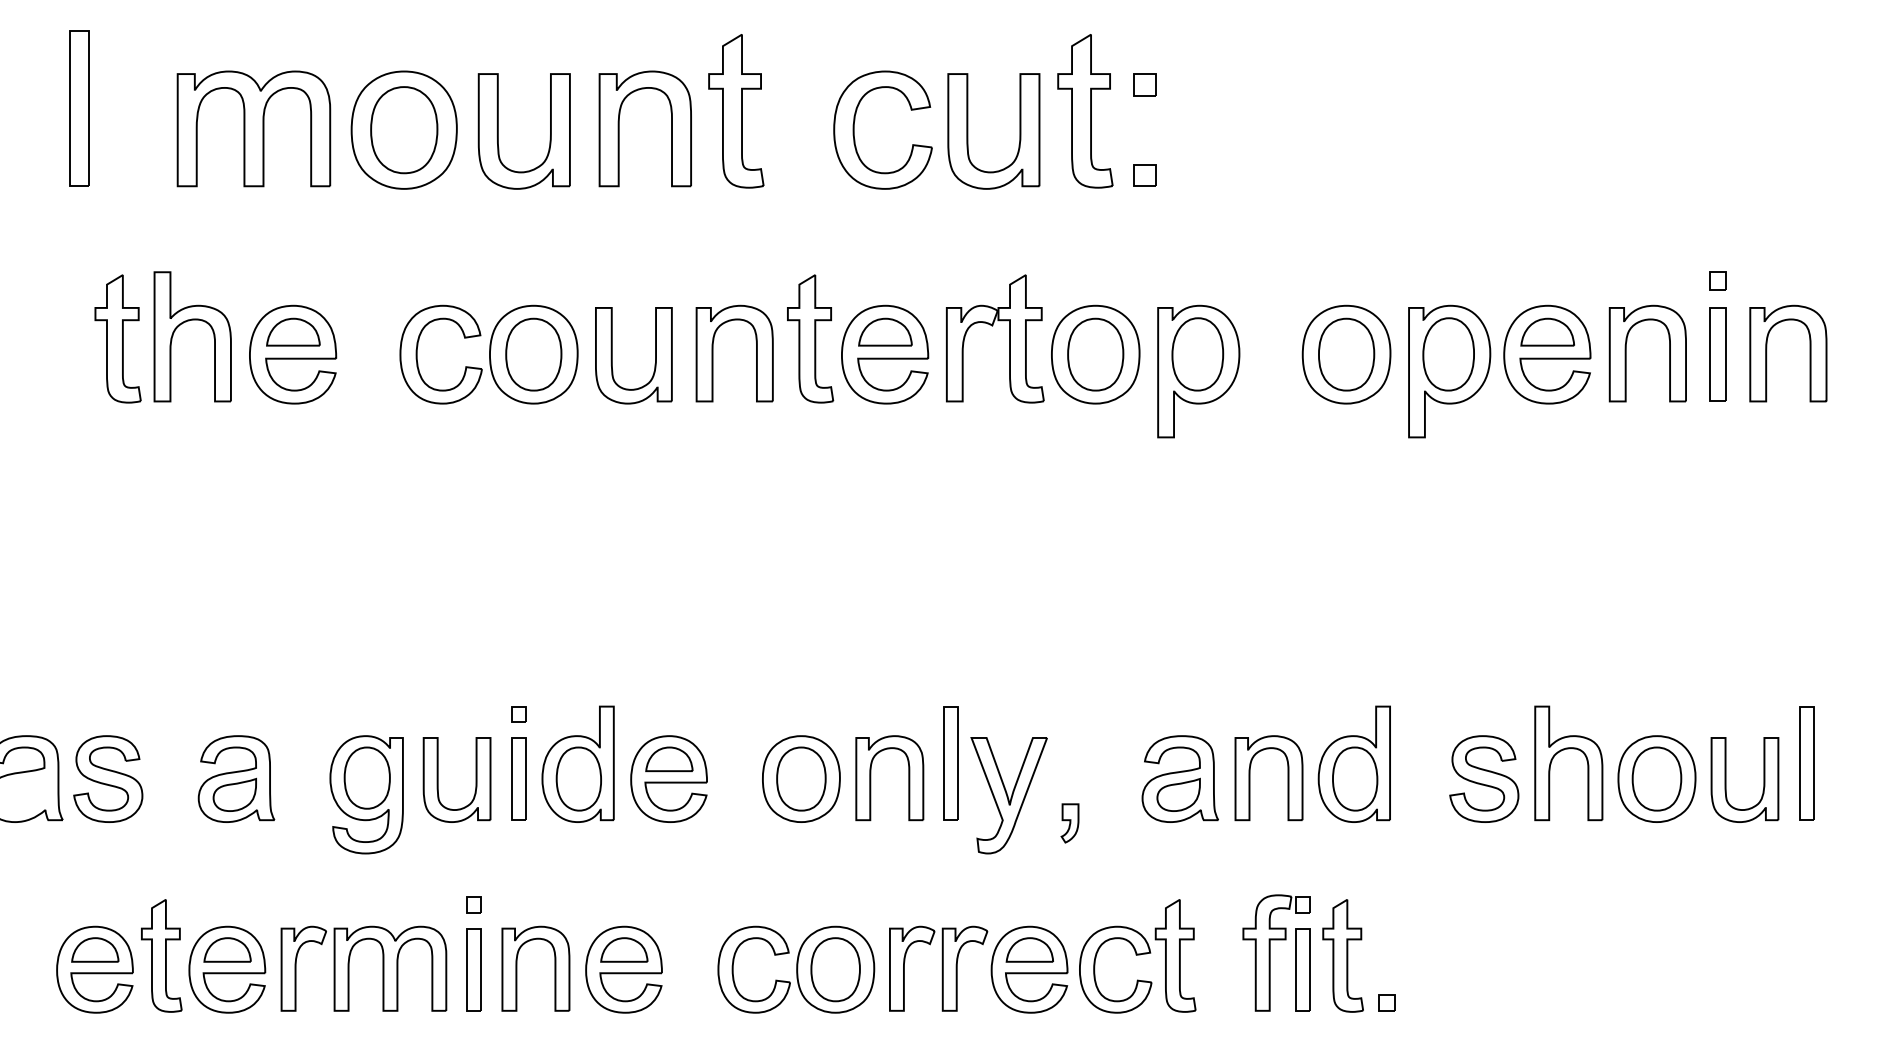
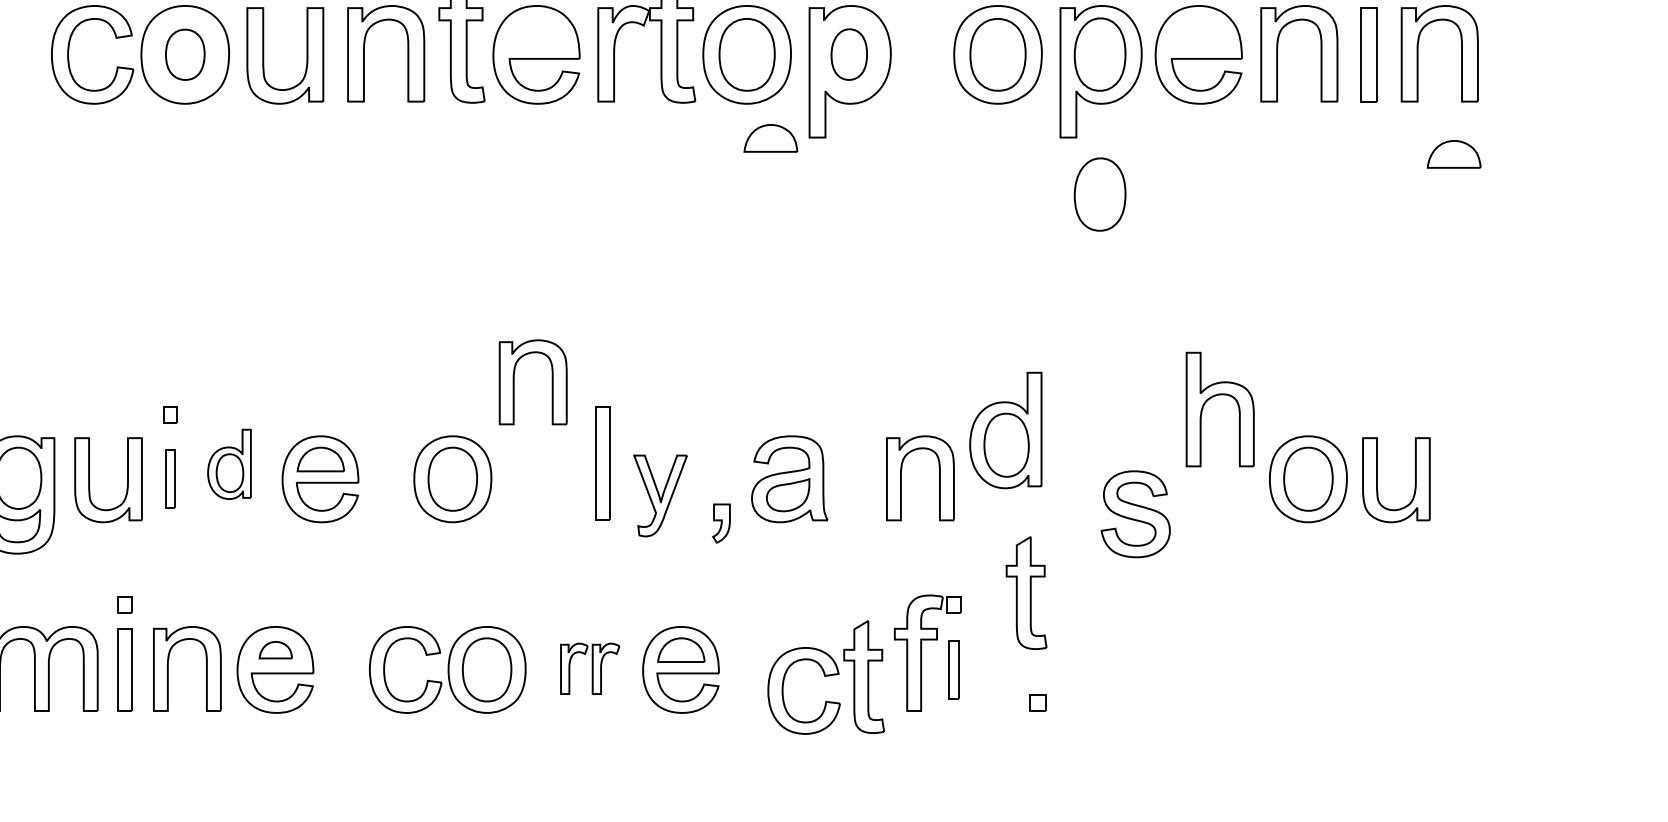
part: (885, 331) -> (770, 137), moved
part: (1547, 331) -> (1453, 153), moved
part: (533, 354) -> (184, 54), size x0.7
part: (1197, 354) -> (848, 54), size x0.7
part: (1448, 494) -> (1099, 194), added
part: (1564, 750) -> (1215, 396), moved
part: (577, 763) -> (228, 463), size x0.6
part: (1353, 763) -> (1004, 429), moved
part: (1806, 763) -> (1457, 463), removed
part: (518, 778) -> (169, 478), size x0.7
part: (871, 778) -> (514, 382), moved
part: (1179, 778) -> (788, 478), moved
part: (1484, 778) -> (1135, 513), moved
part: (1008, 795) -> (659, 495), size x0.7
part: (624, 949) -> (275, 649), size x0.7
part: (1342, 955) -> (1025, 592), moved
part: (1137, 956) -> (825, 677), moved
part: (938, 968) -> (589, 668), size x0.6
part: (1302, 969) -> (953, 669), size x0.7

